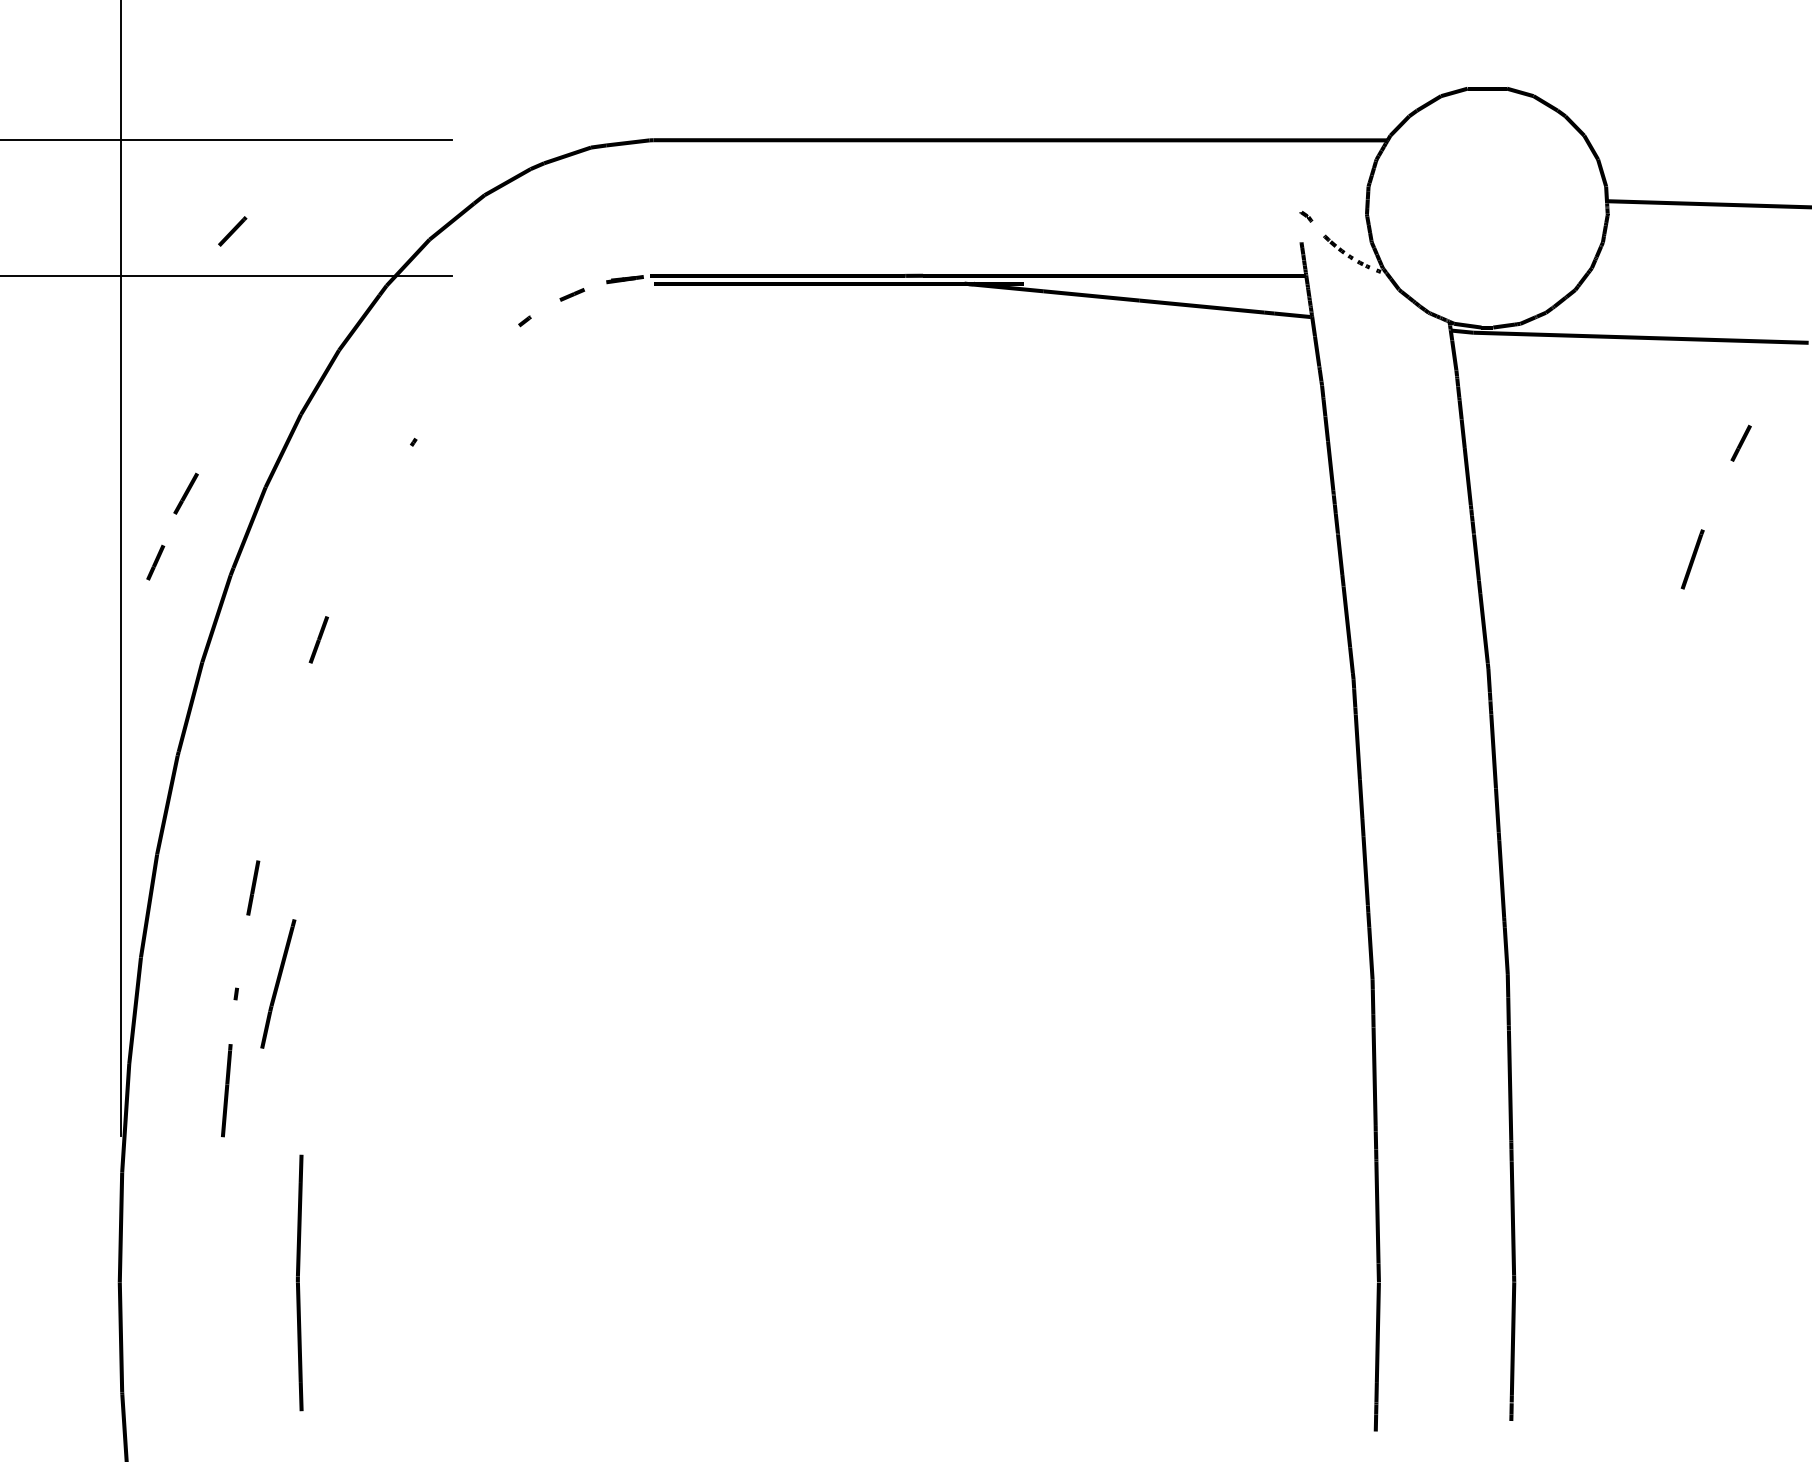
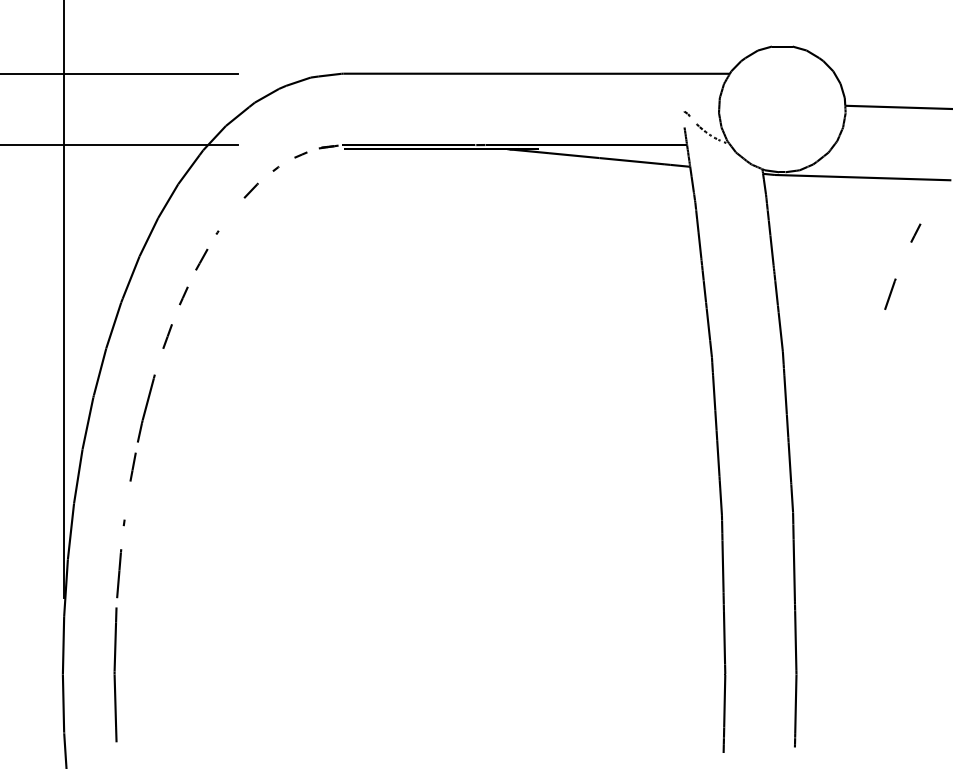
line: (231, 231) -> (250, 190), moved
line: (185, 493) -> (201, 259), moved
line: (155, 561) -> (183, 295), moved
line: (278, 983) -> (146, 408), moved
part: (299, 1282) -> (115, 674), moved

